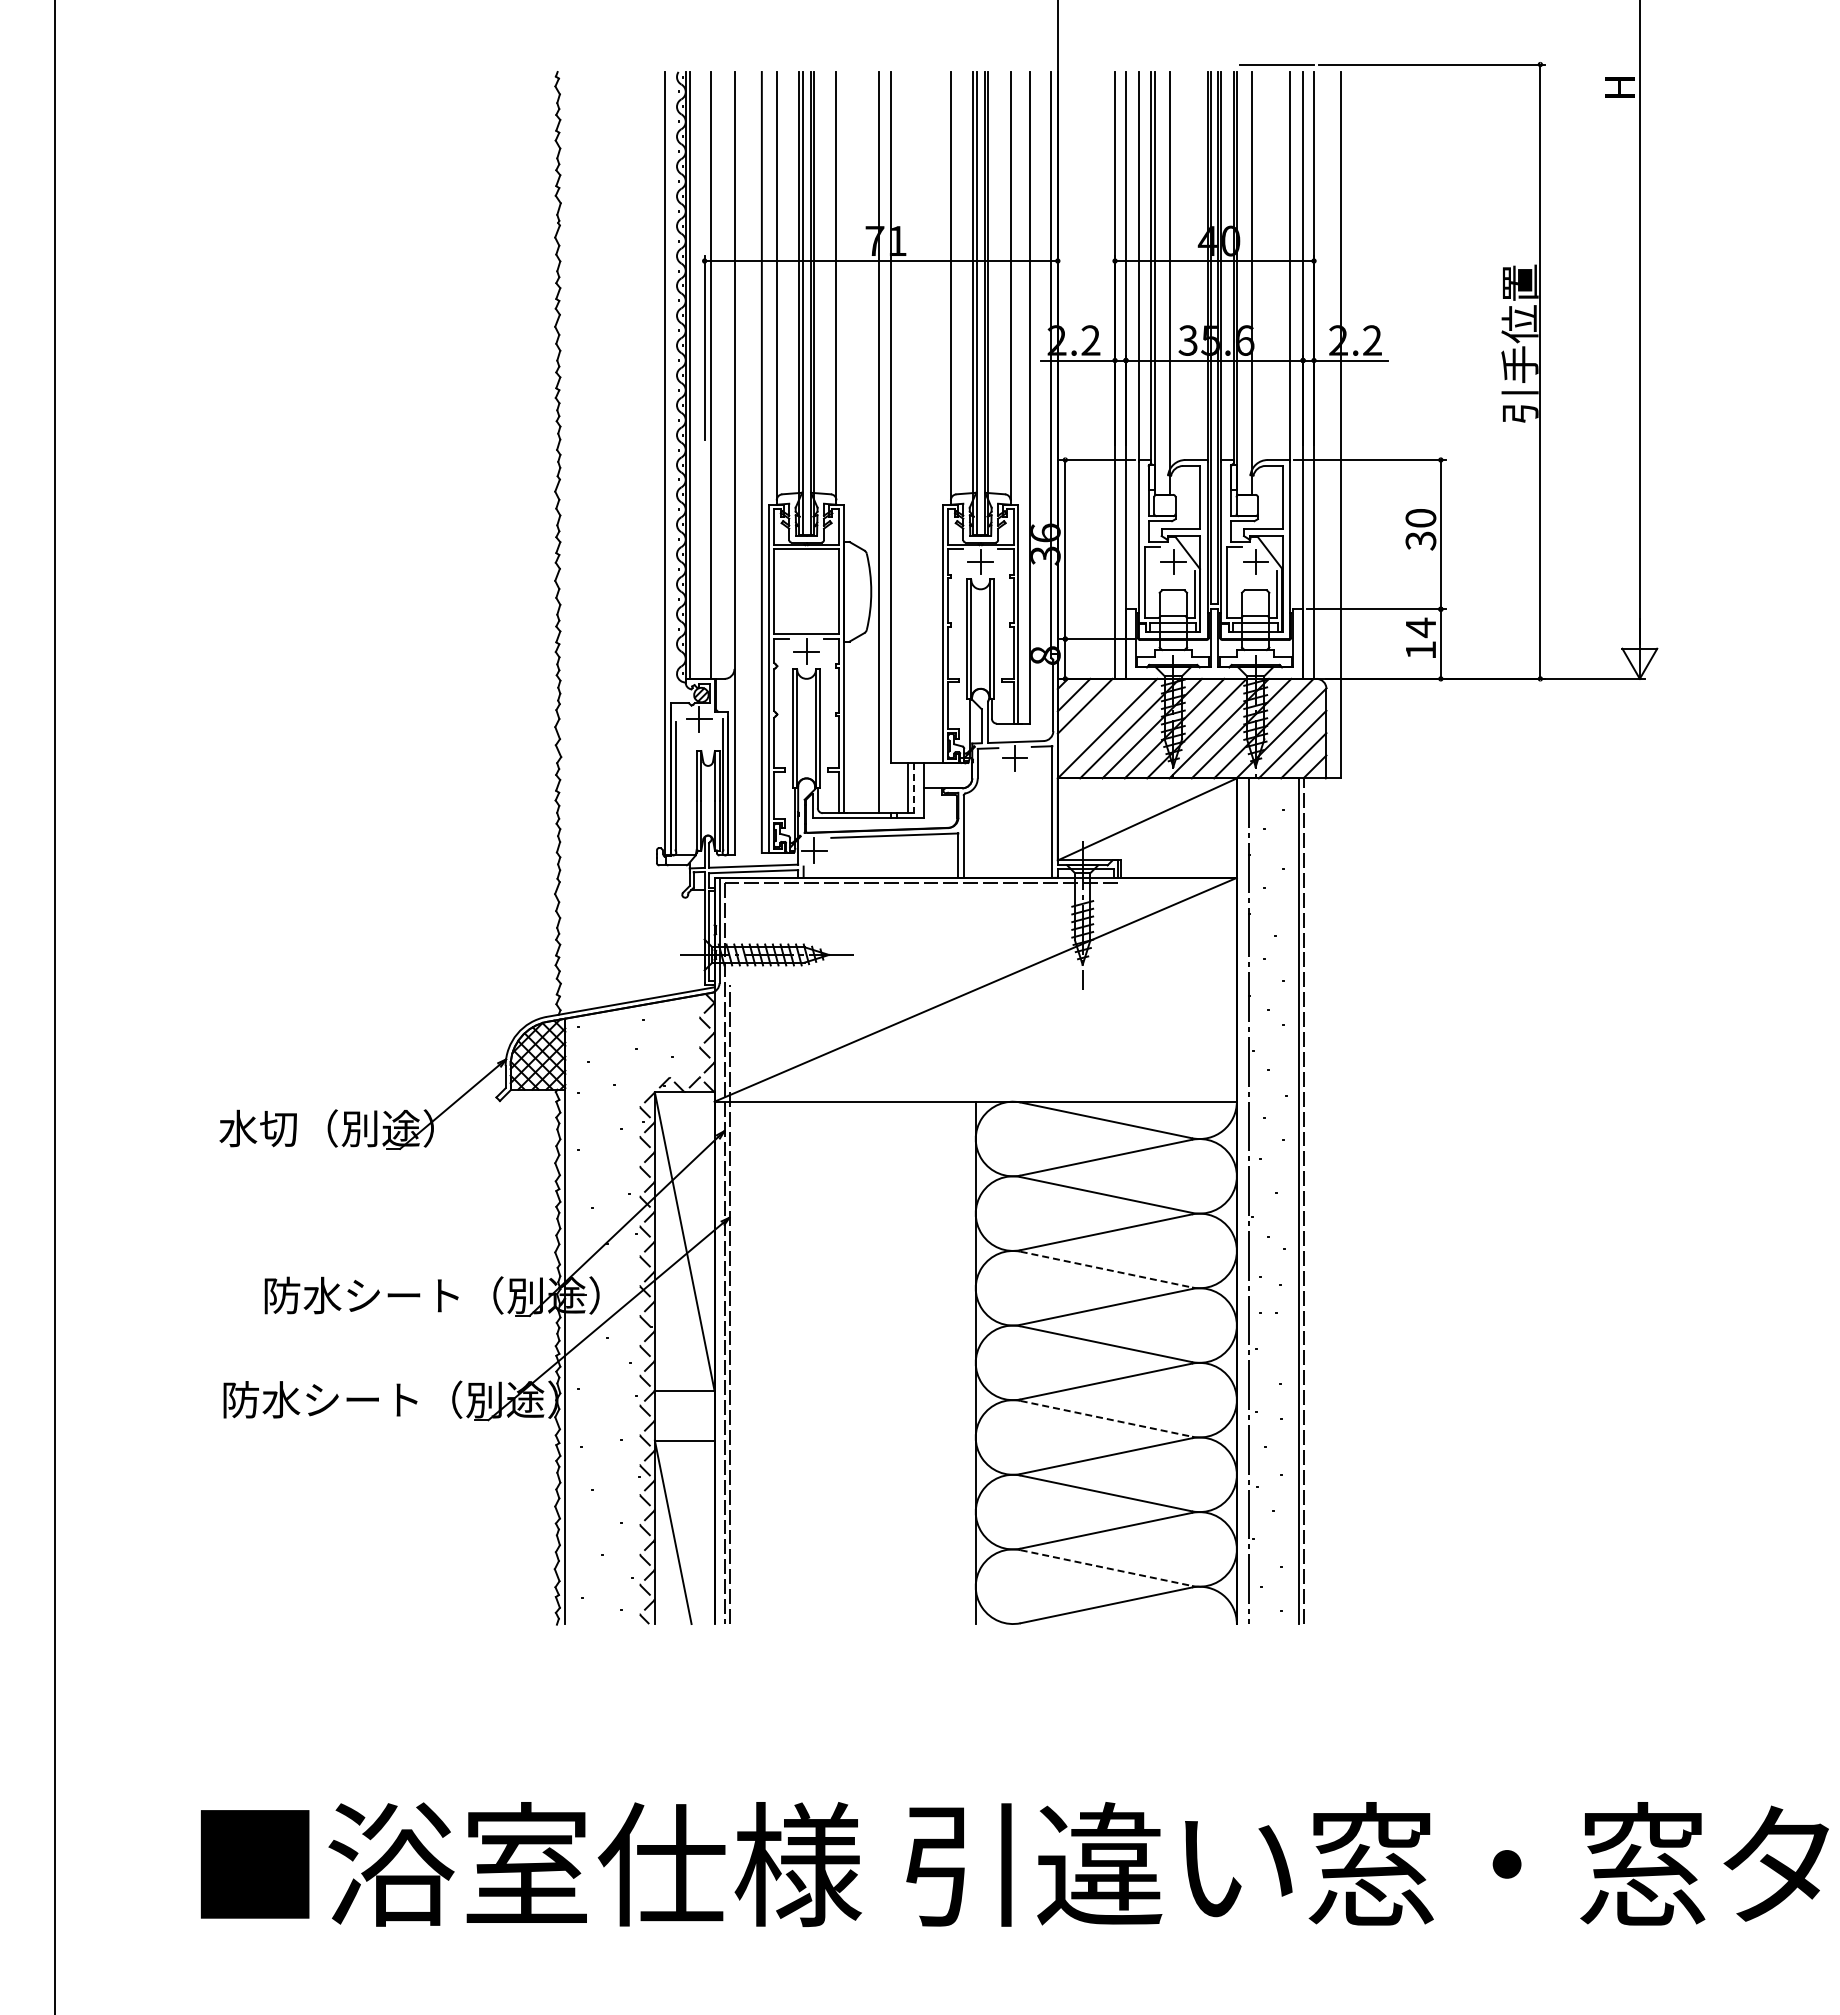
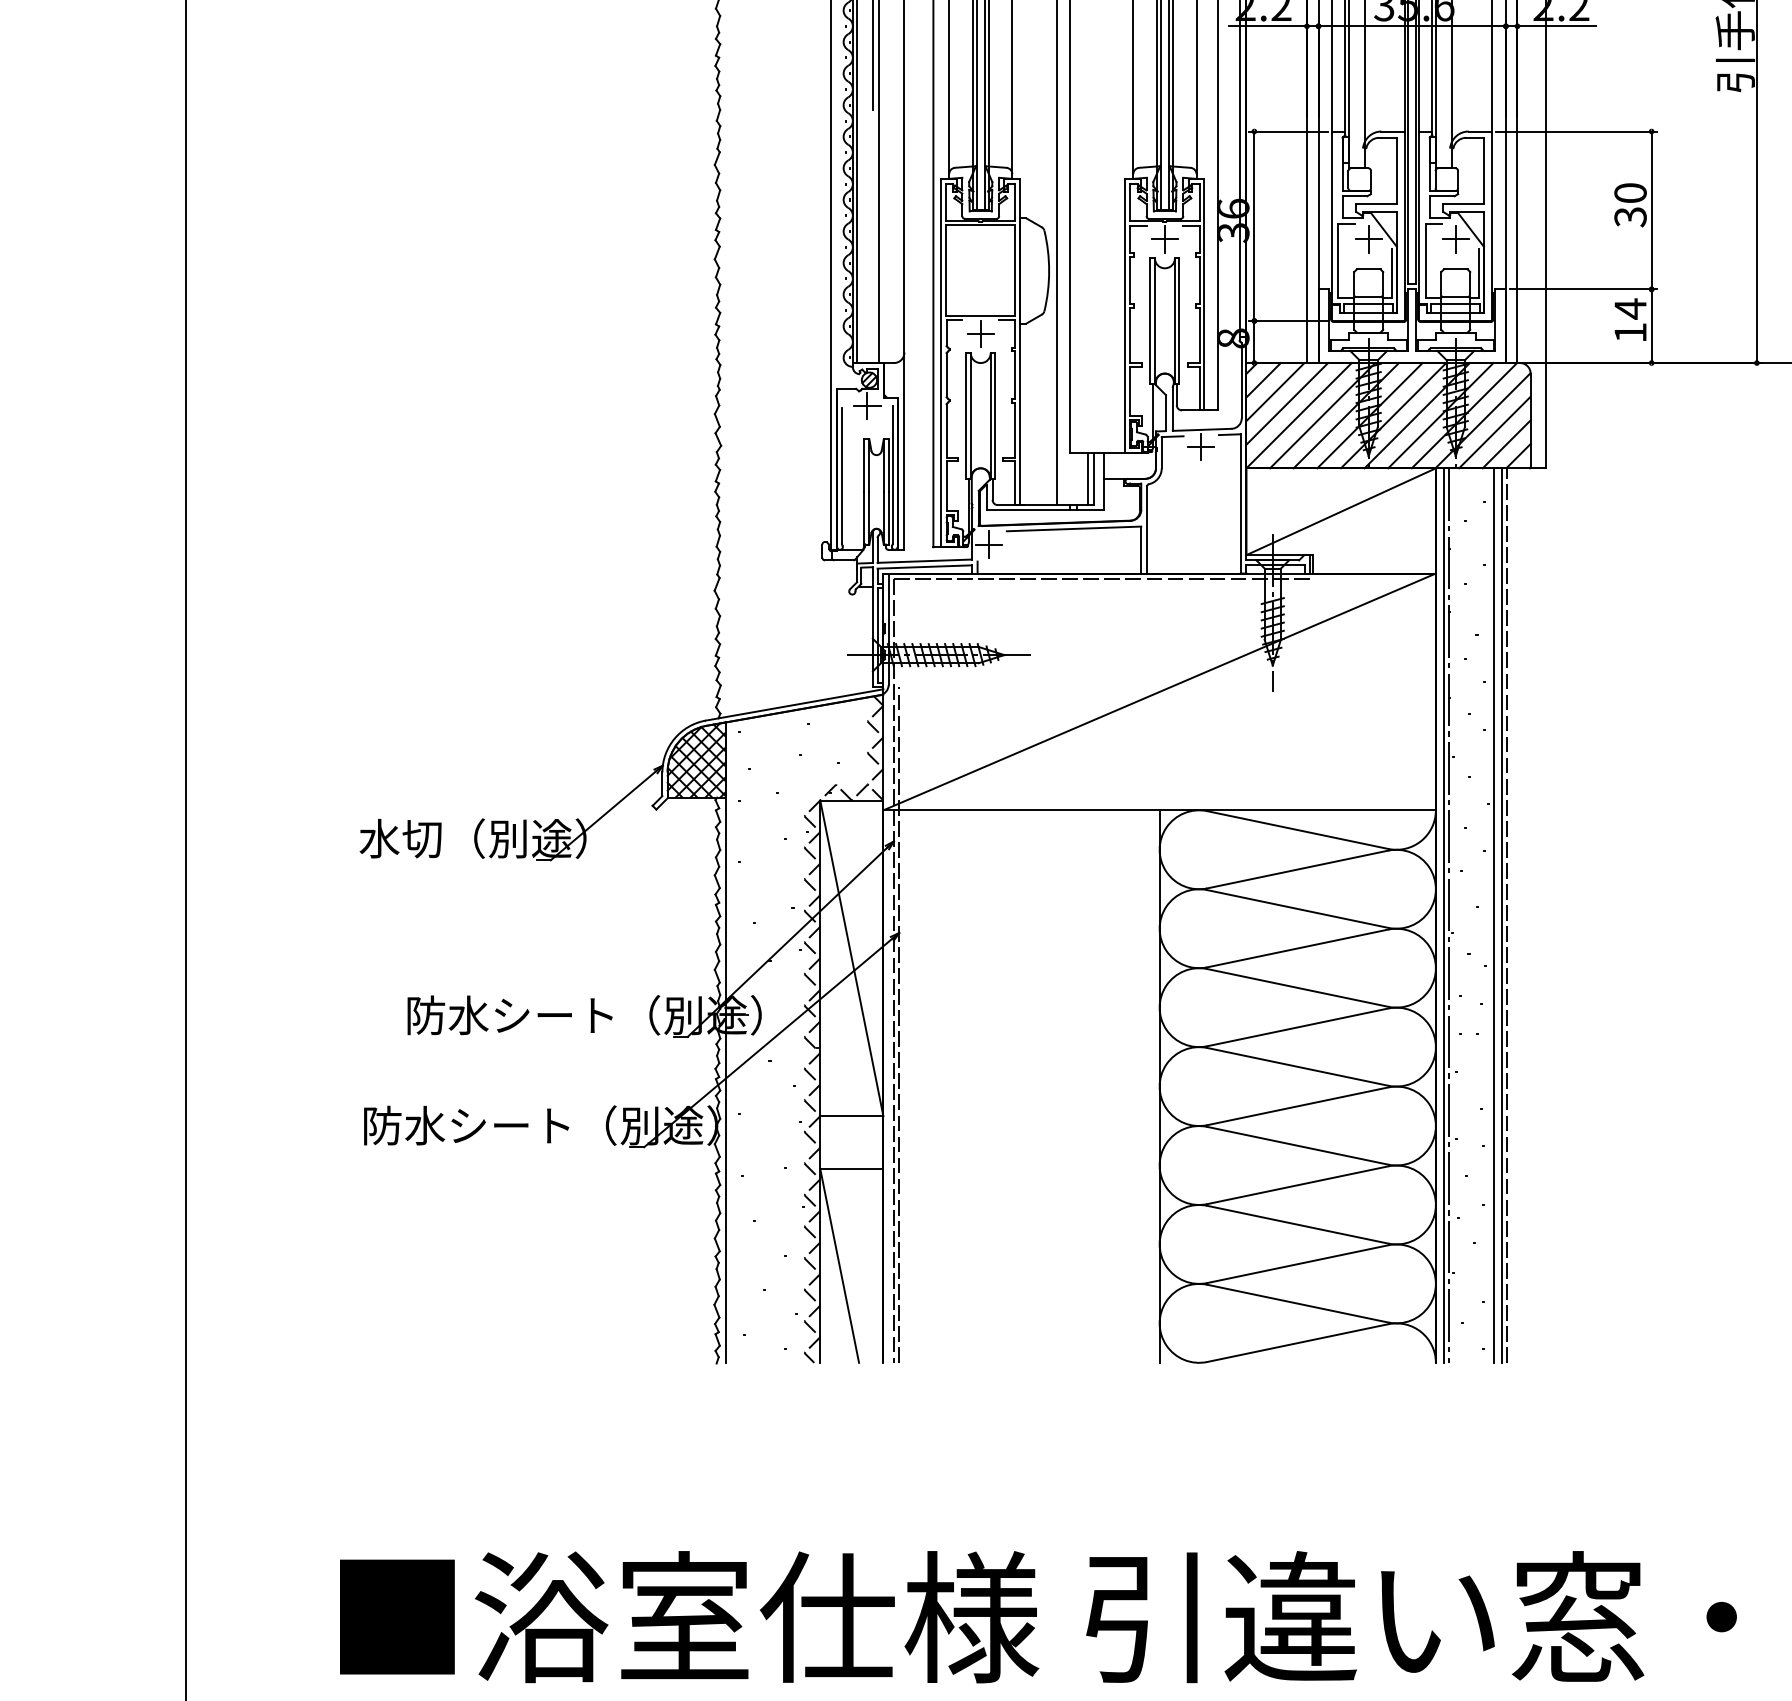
line: (1095, 717) -> (1286, 403), added
line: (913, 788) -> (1093, 479), dashed -> solid
line: (1244, 1201) -> (1443, 915), added
line: (1291, 1201) -> (1493, 915), added
line: (1106, 1269) -> (1297, 987), dashed -> solid
line: (1106, 1418) -> (1297, 1145), dashed -> solid
line: (1106, 1568) -> (1297, 1304), dashed -> solid

